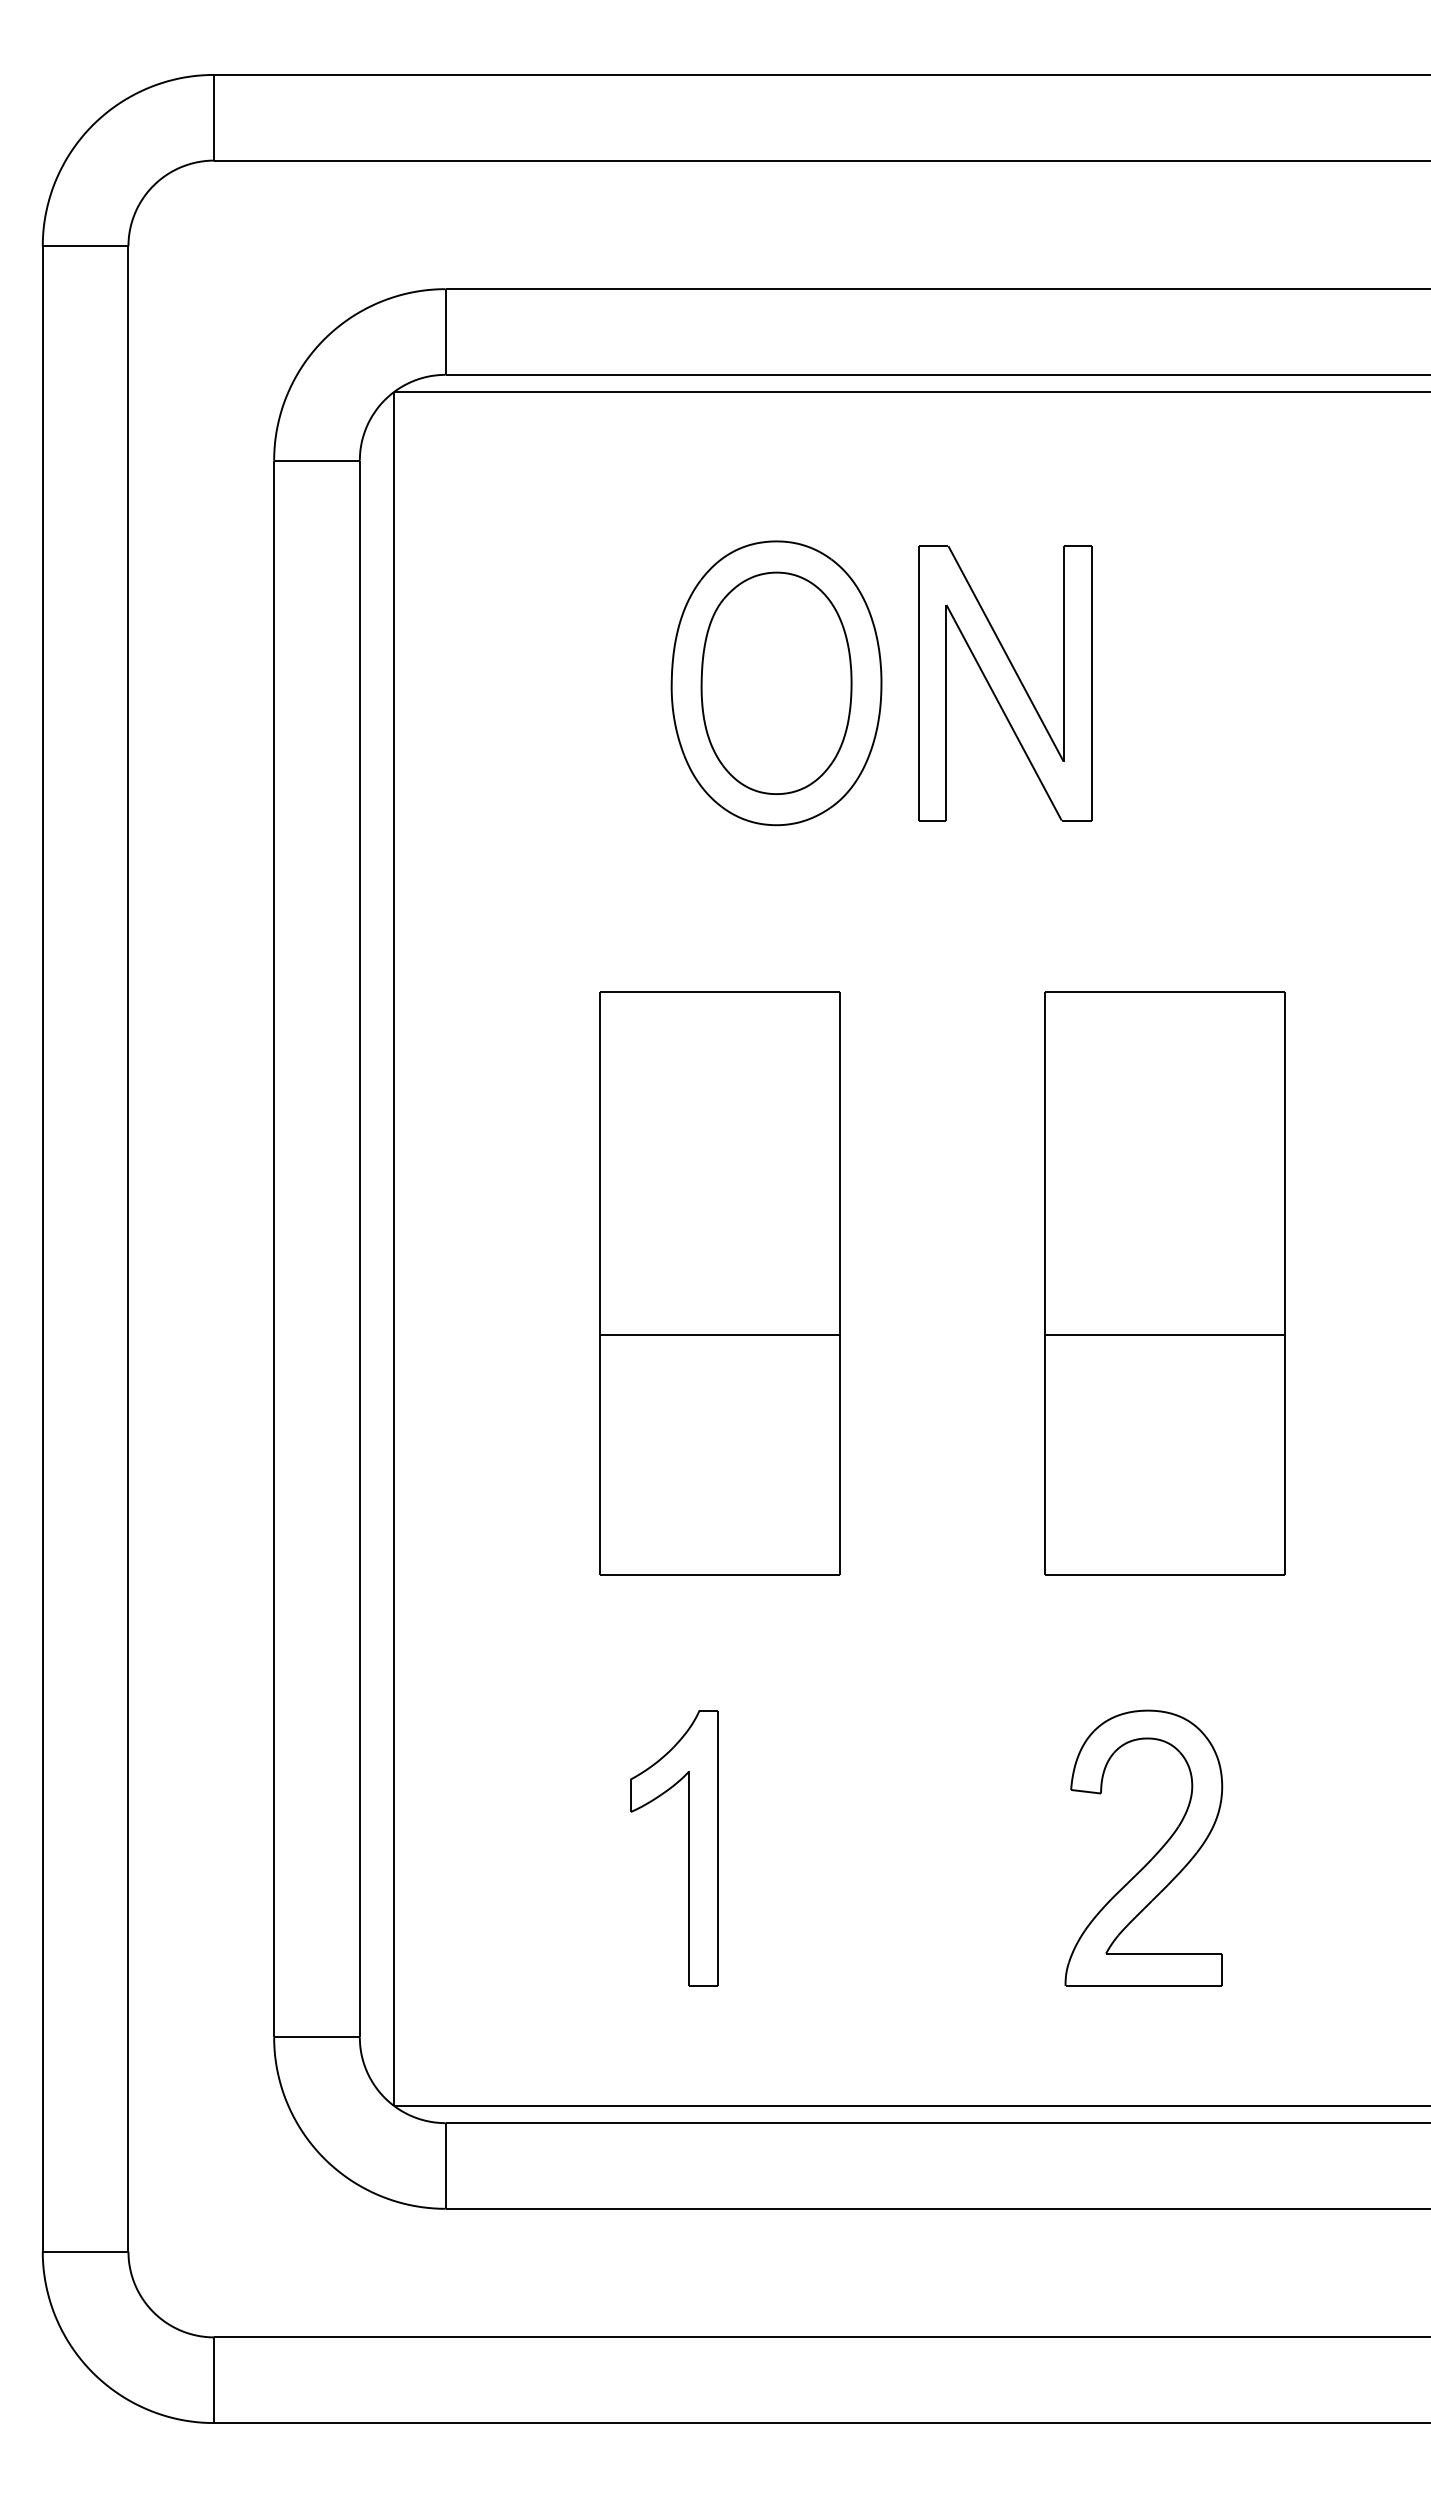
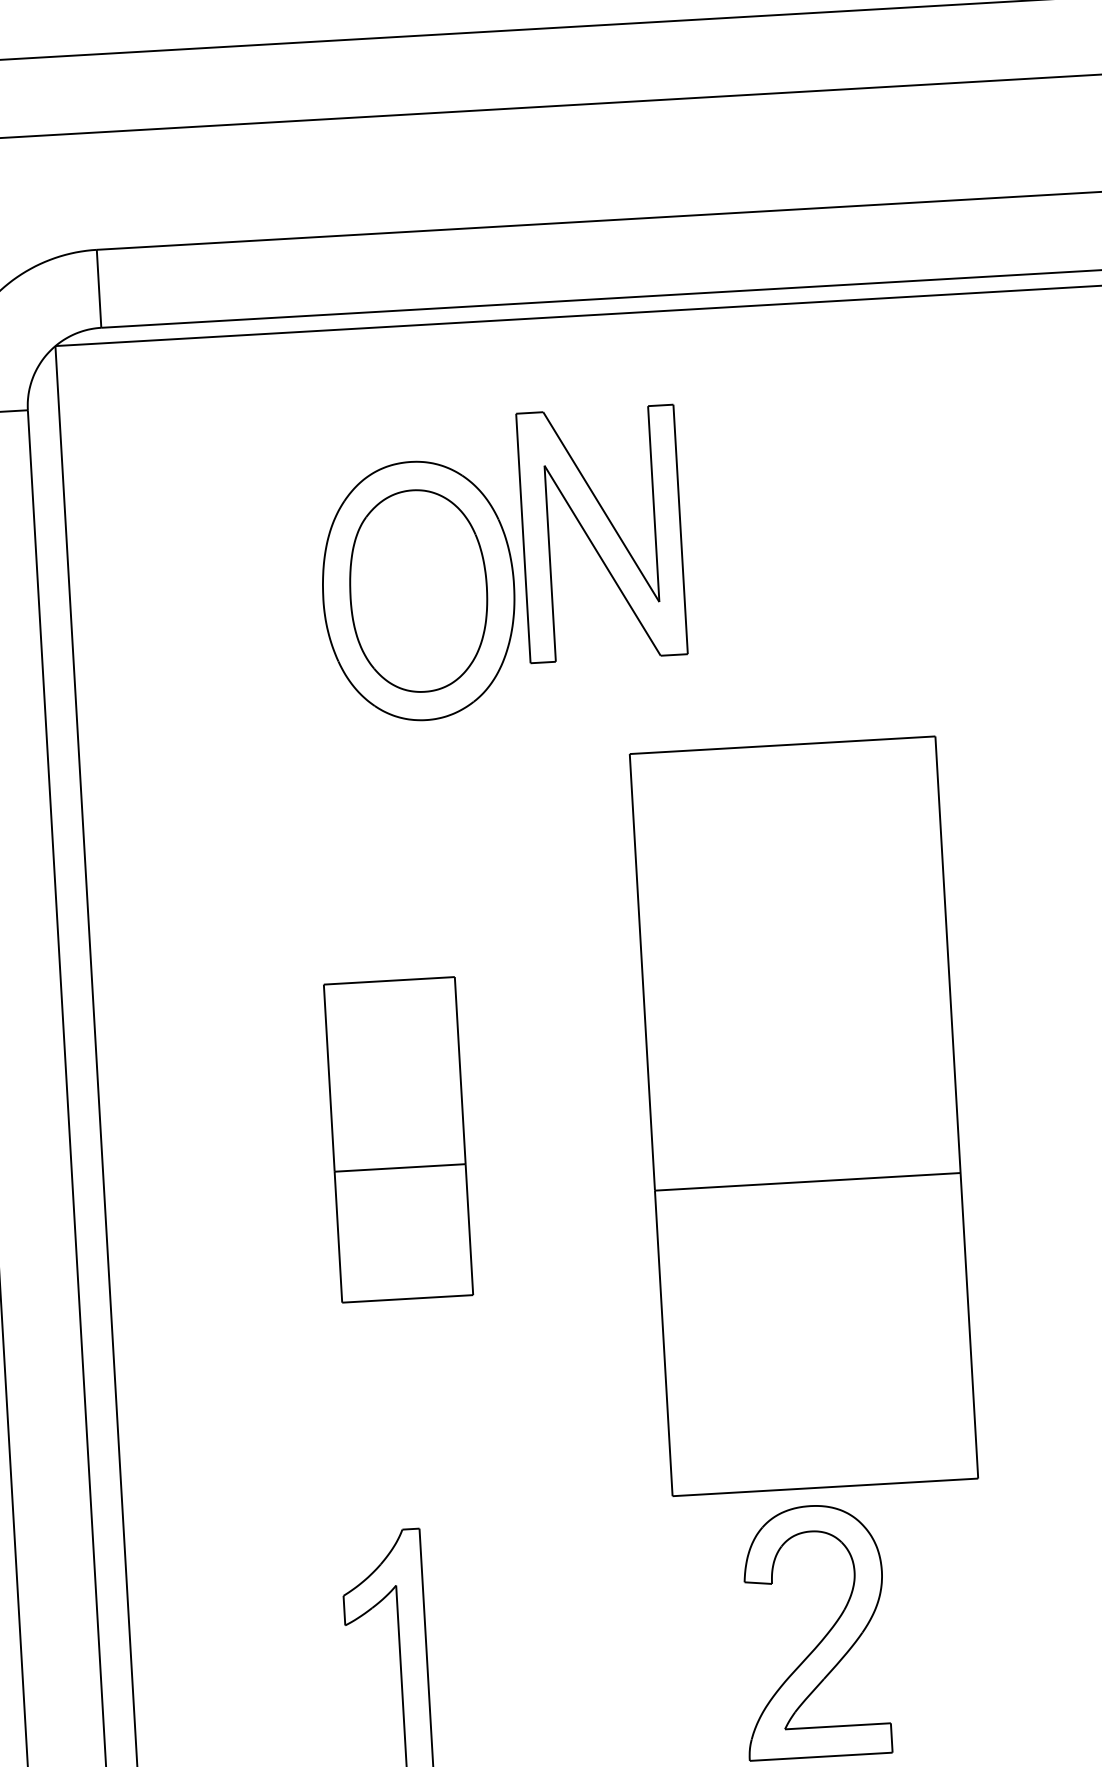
part: (1005, 683) -> (602, 534), moved
part: (719, 1283) -> (398, 1140), size x0.6
part: (1164, 1283) -> (803, 1116), size x1.4

